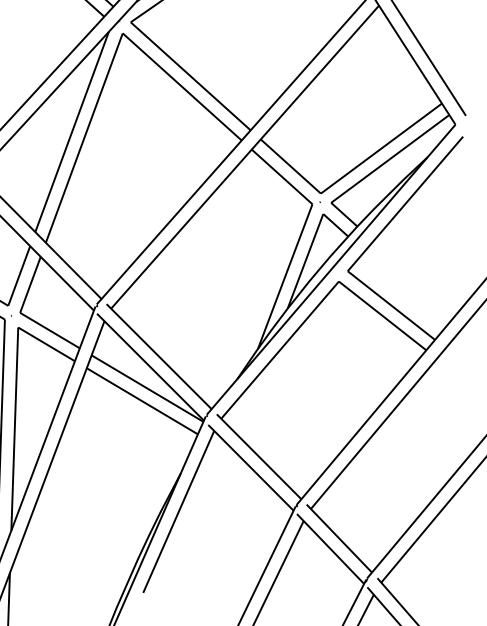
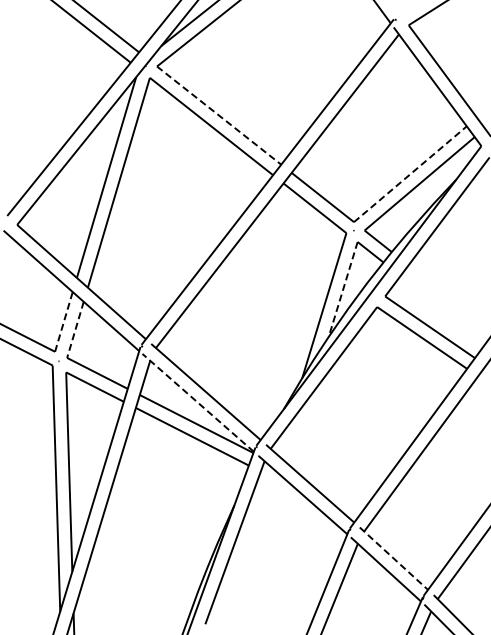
line: (191, 76) -> (219, 115), solid -> dashed
line: (381, 148) -> (410, 174), solid -> dashed
line: (305, 261) -> (343, 289), solid -> dashed
line: (19, 275) -> (64, 321), solid -> dashed
line: (30, 285) -> (75, 330), solid -> dashed
line: (149, 366) -> (197, 402), solid -> dashed
line: (339, 539) -> (394, 559), solid -> dashed

